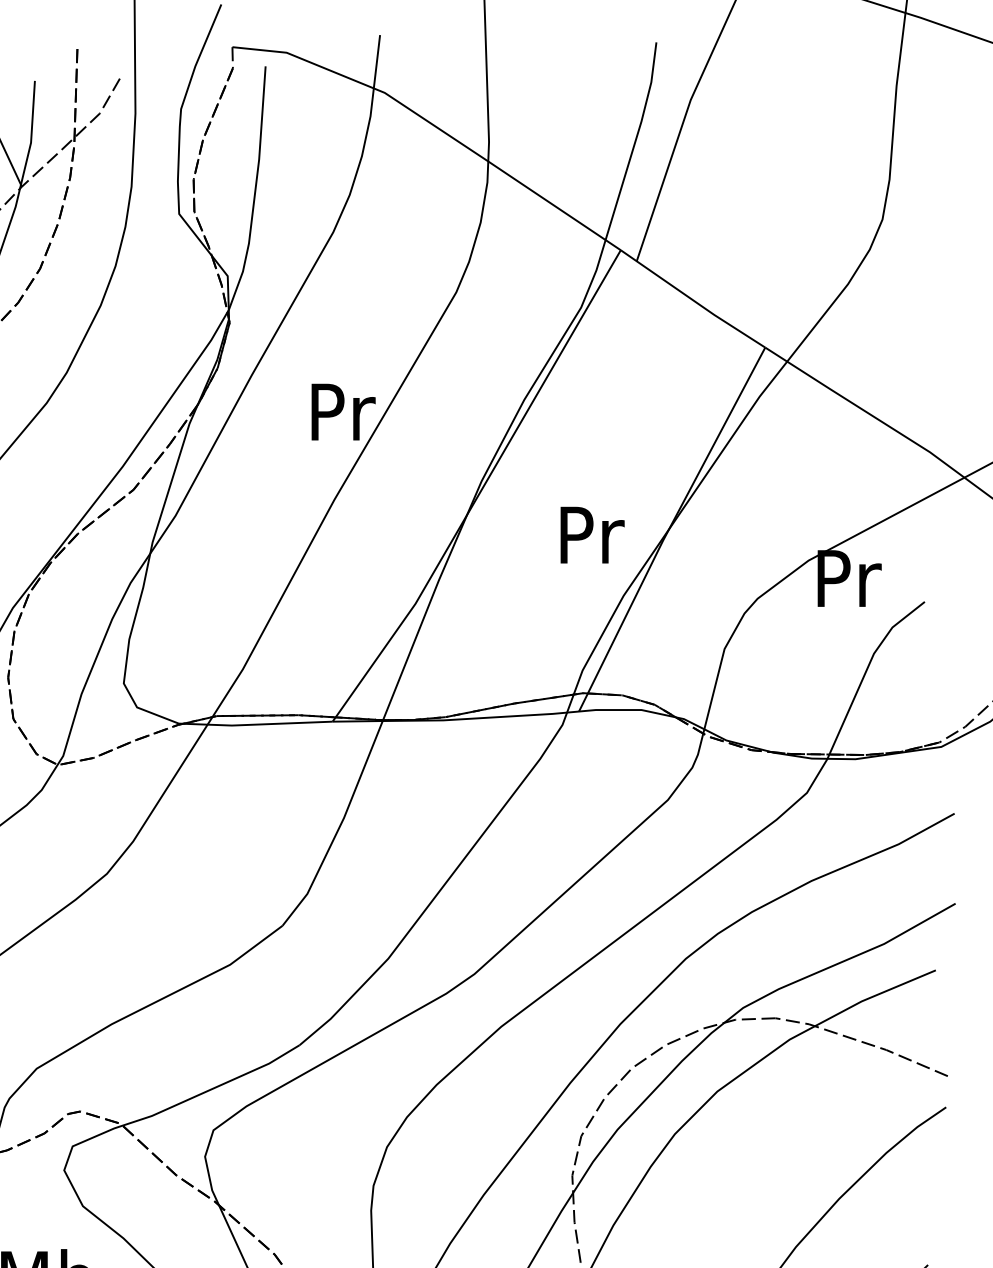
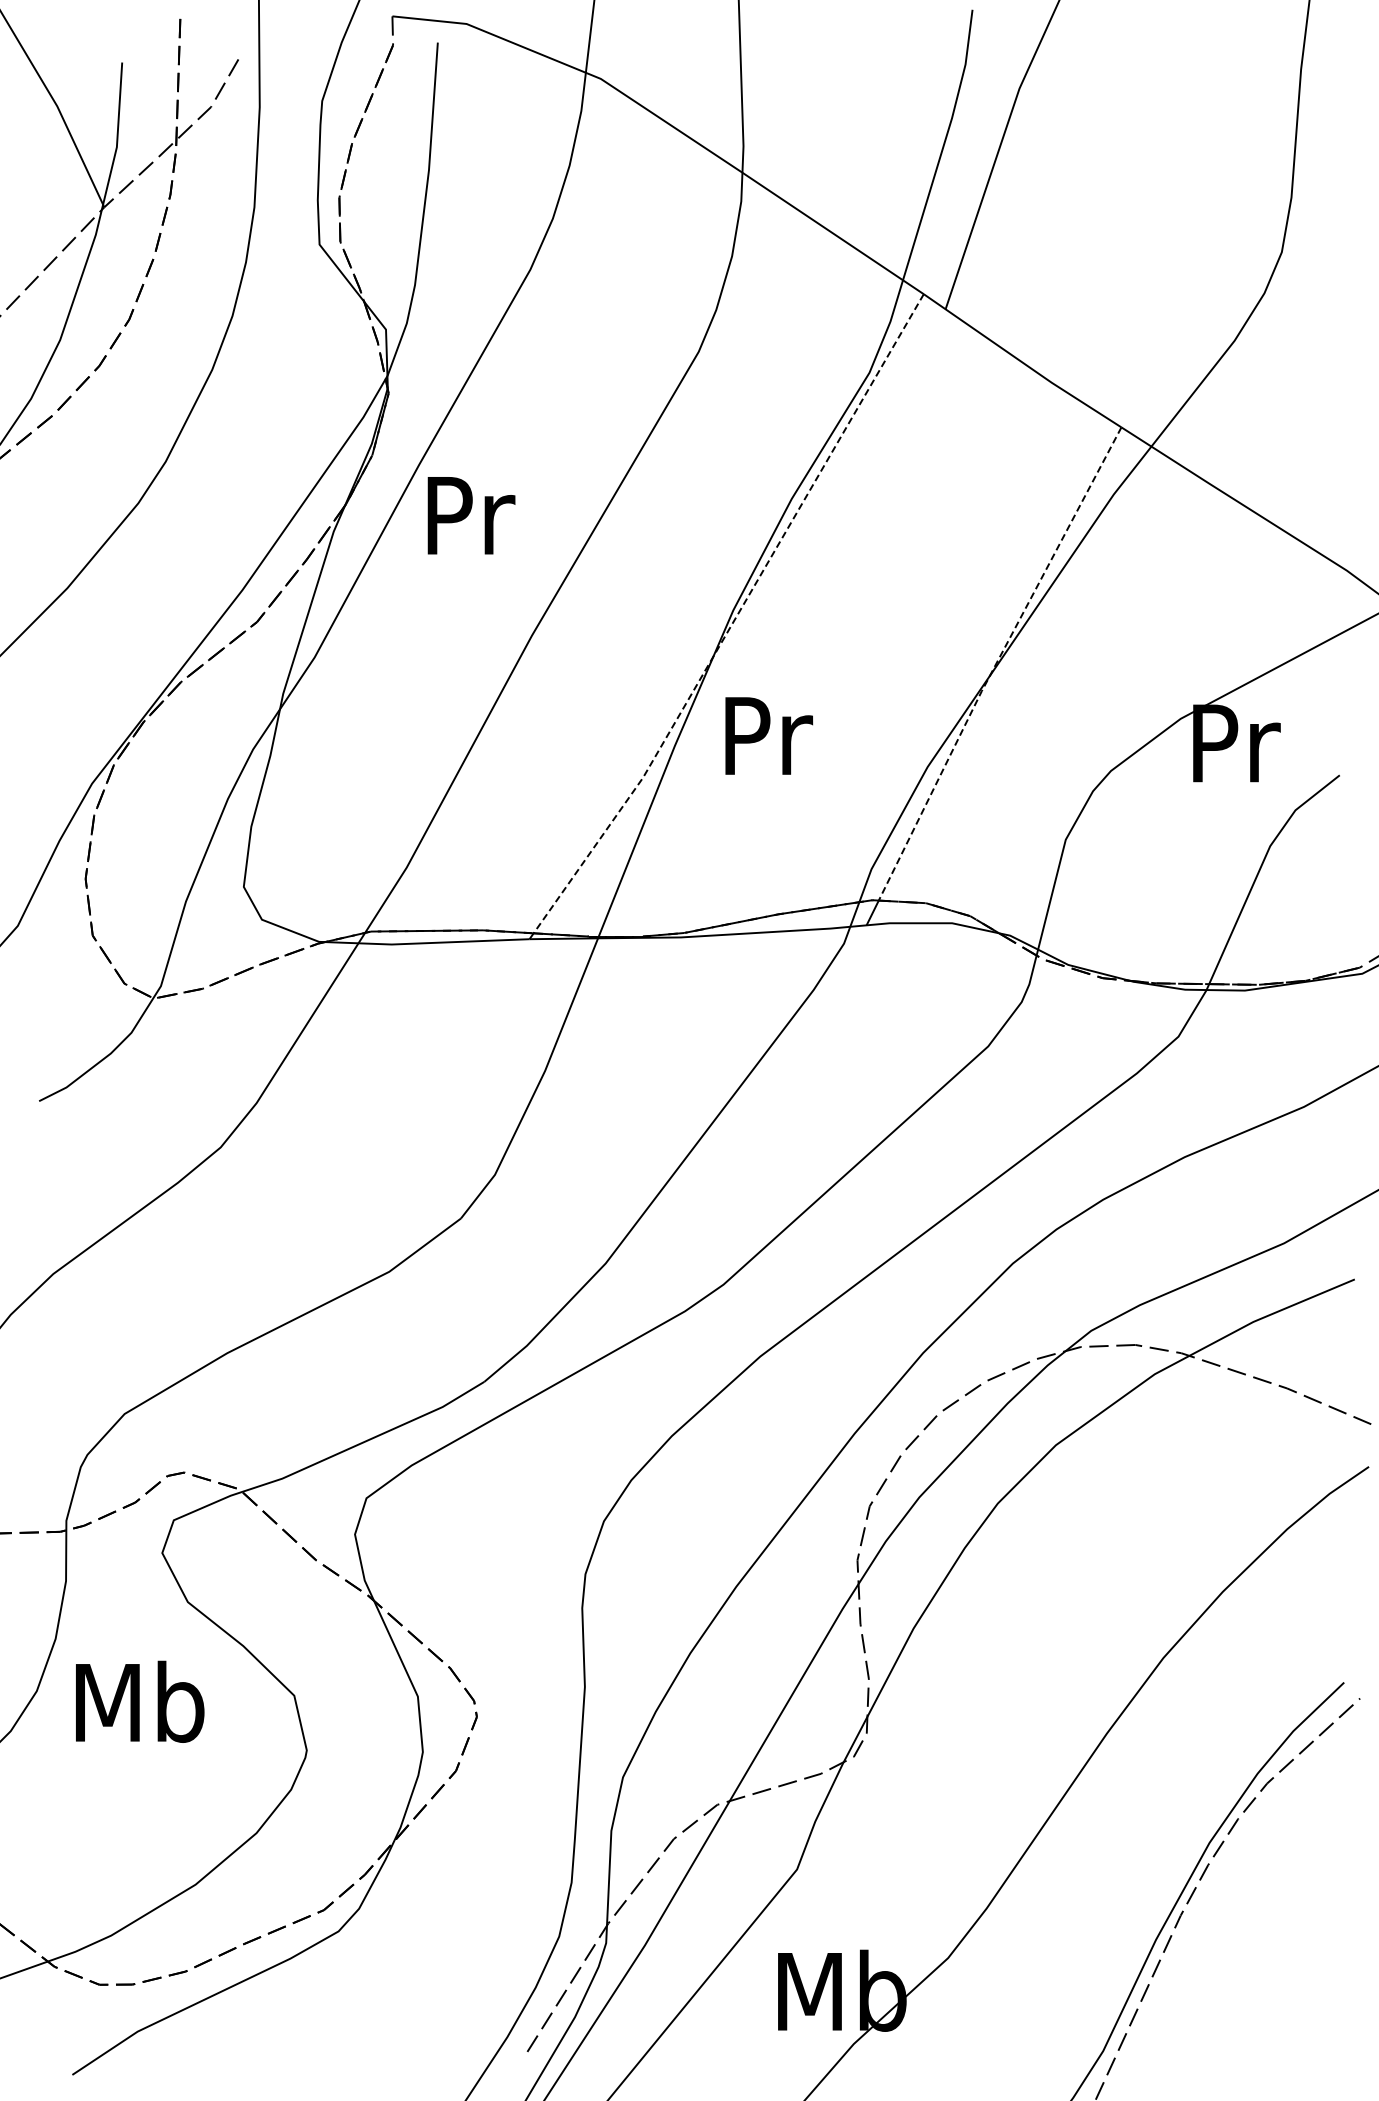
text: (343, 411) -> (471, 515), moved
line: (483, 488) -> (735, 619), solid -> dashed
line: (673, 519) -> (996, 662), solid -> dashed
text: (592, 534) -> (769, 735), moved

